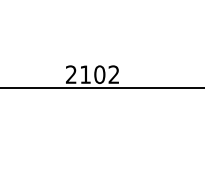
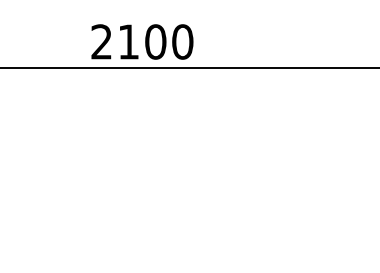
text: (113, 74) -> (181, 41), 2102 -> 2100

